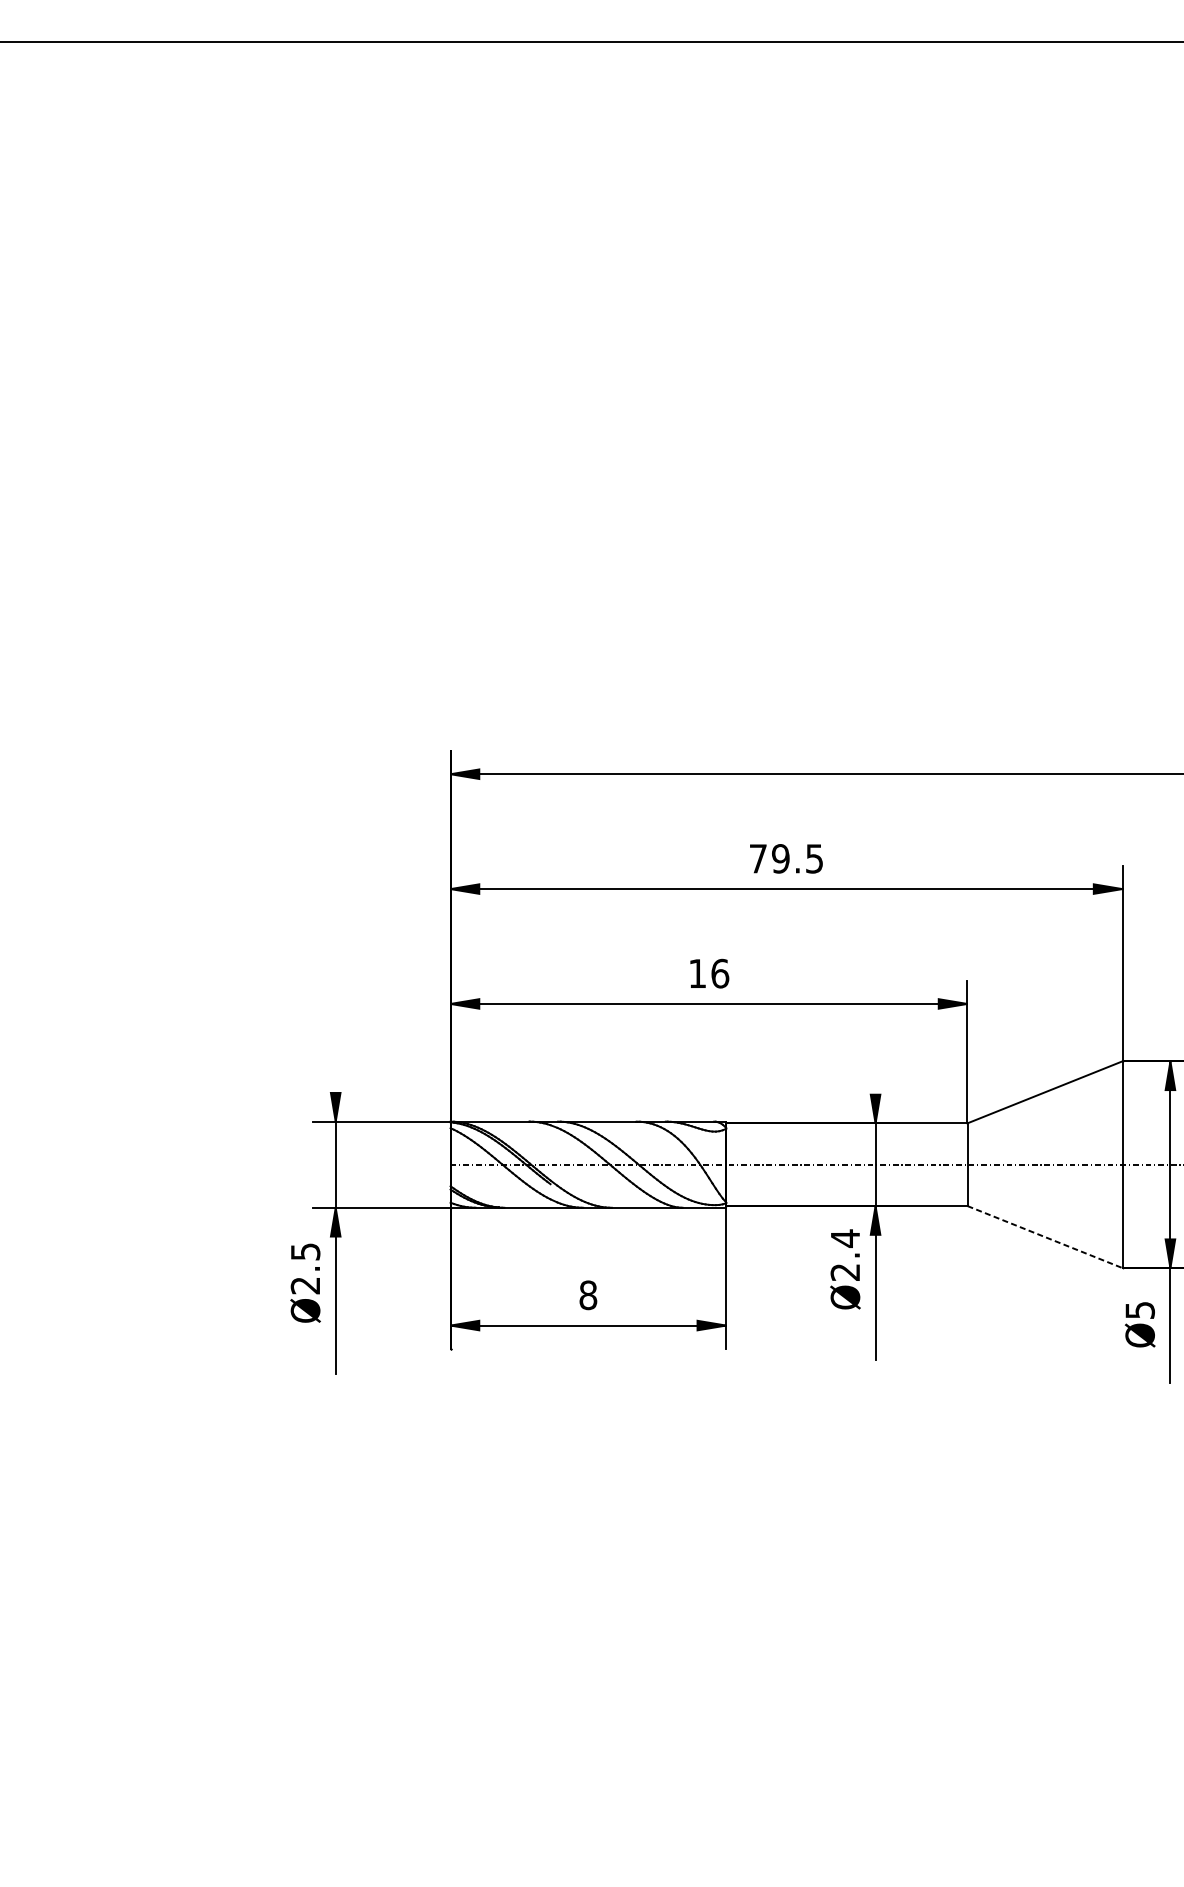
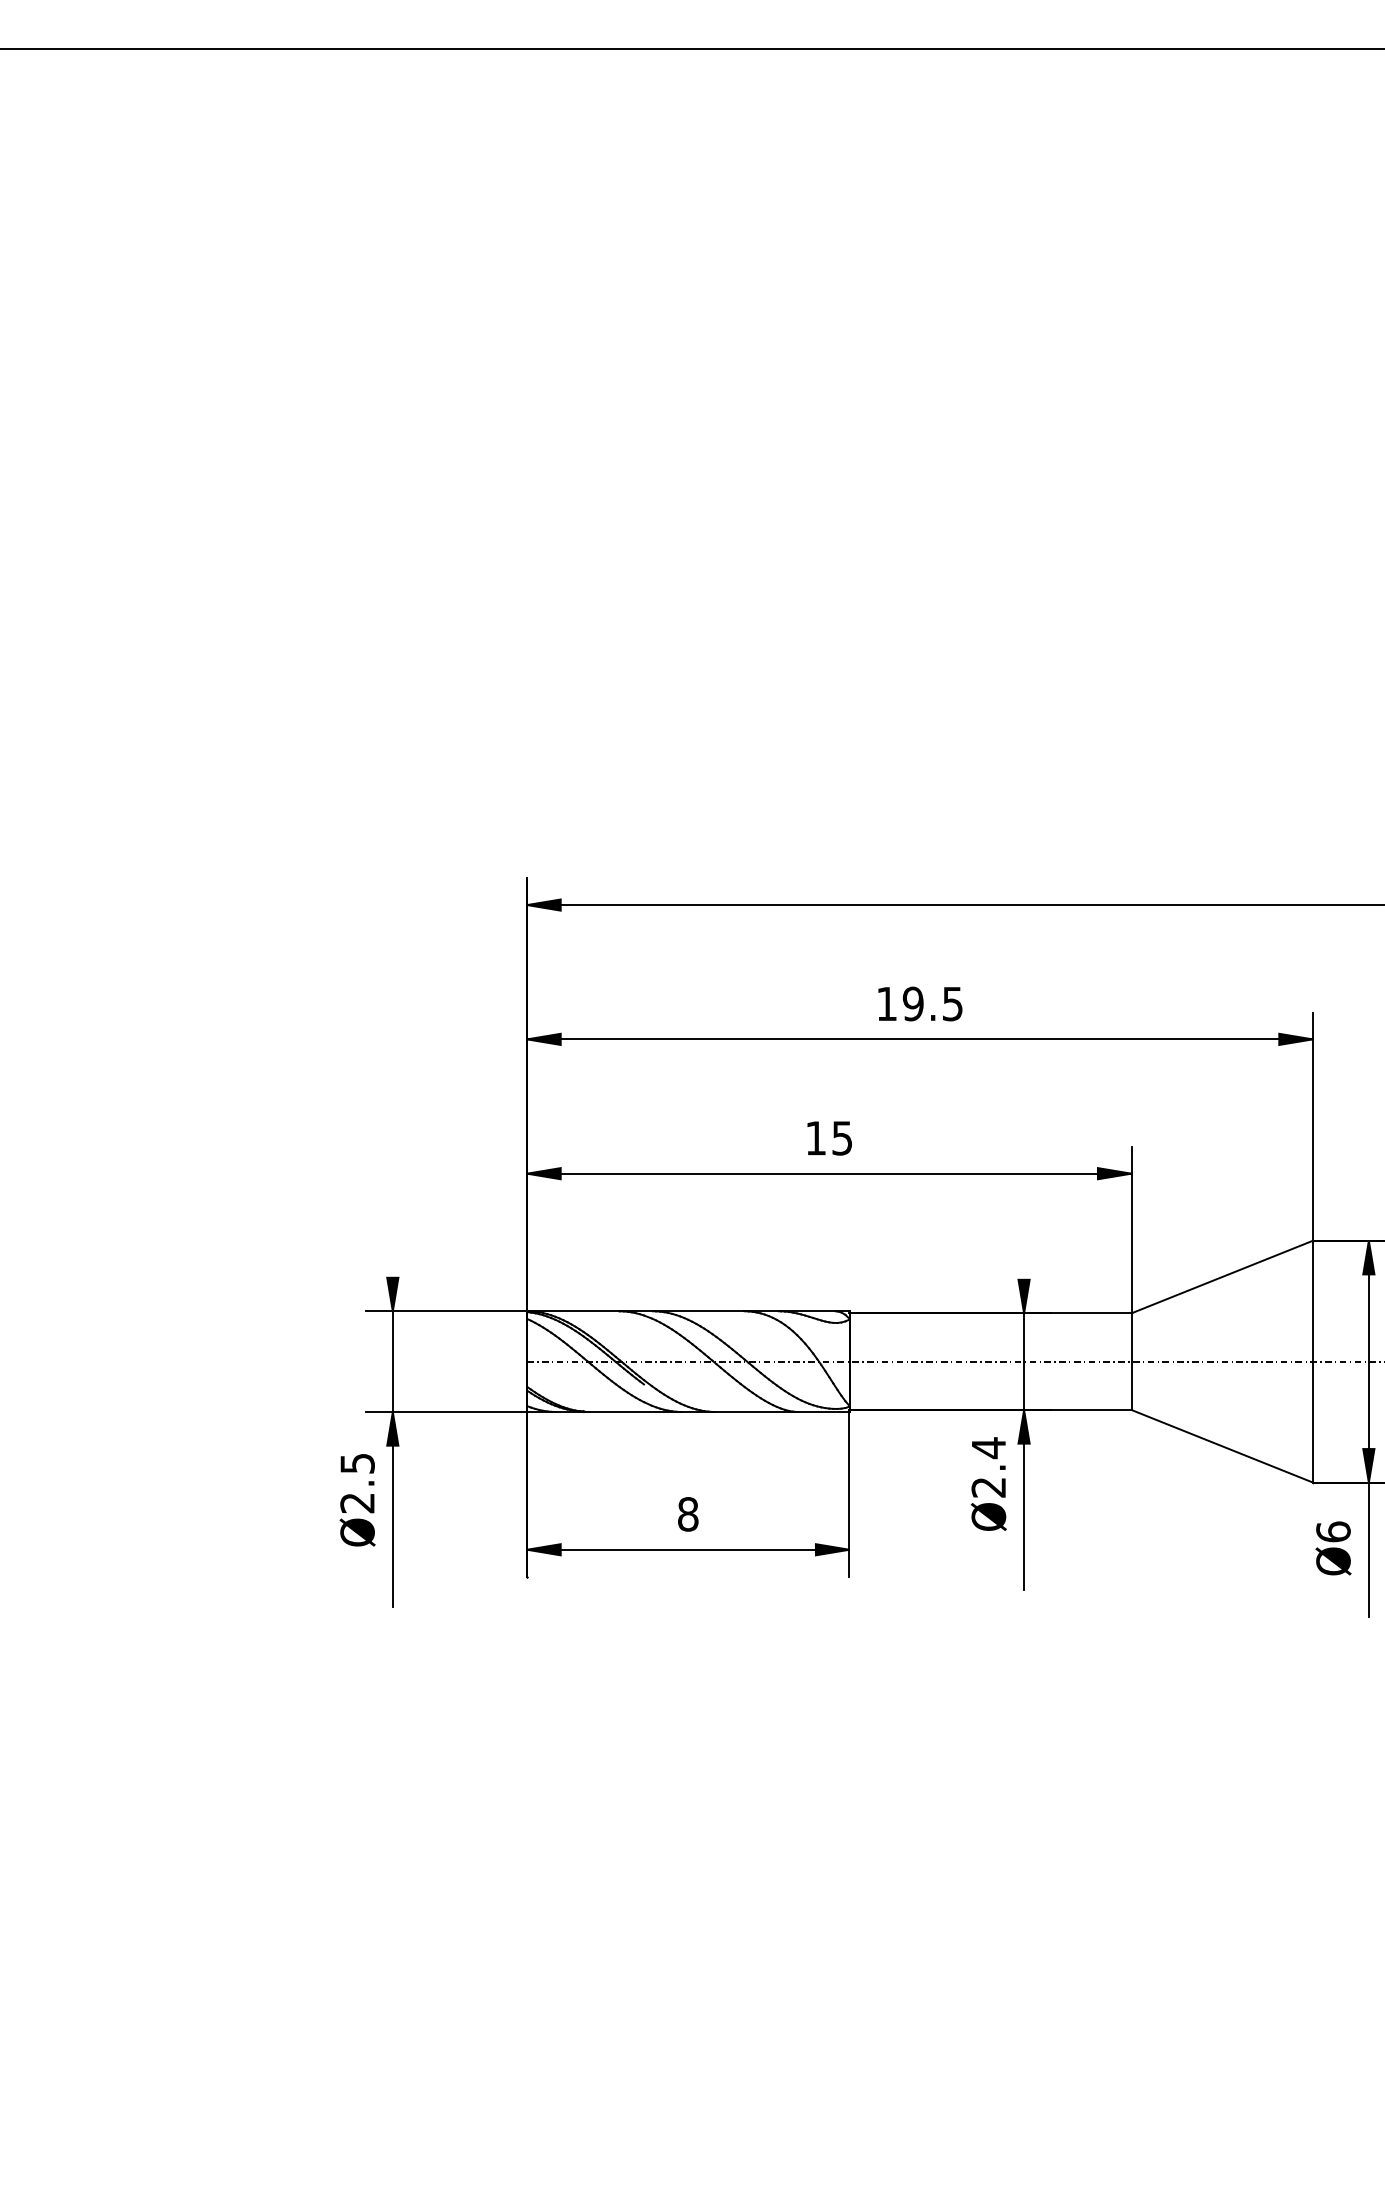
text: (757, 858) -> (886, 1003), 79.5 -> 19.5
text: (720, 973) -> (842, 1138), 16 -> 15
line: (1045, 1237) -> (1222, 1446), dashed -> solid
text: (1140, 1309) -> (1333, 1531), Ø5 -> Ø6

